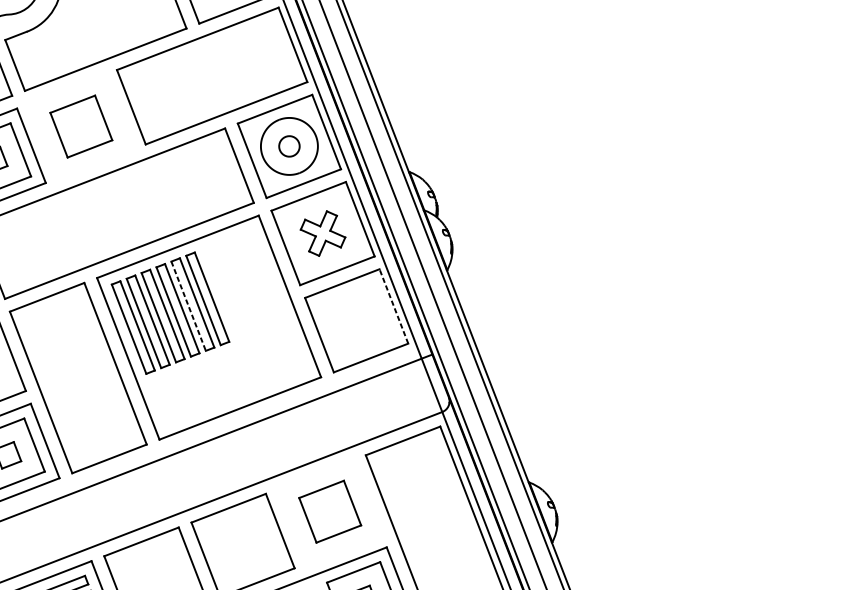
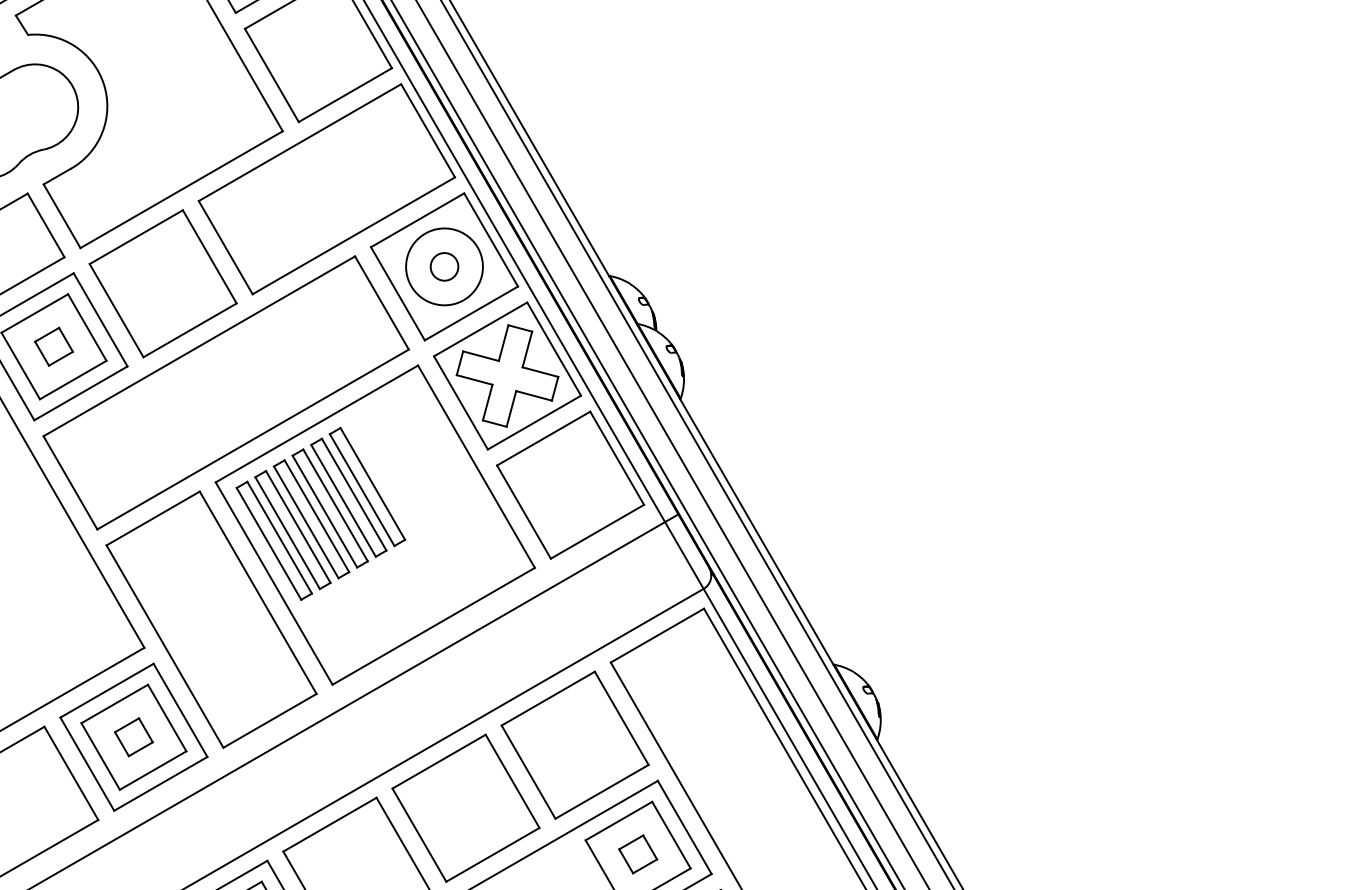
part: (80, 126) -> (162, 283), size x1.67
part: (323, 233) -> (507, 375), size x1.67
line: (188, 305) -> (343, 500), dashed -> solid
line: (394, 306) -> (617, 458), dashed -> solid
part: (329, 511) -> (574, 744), size x1.67

